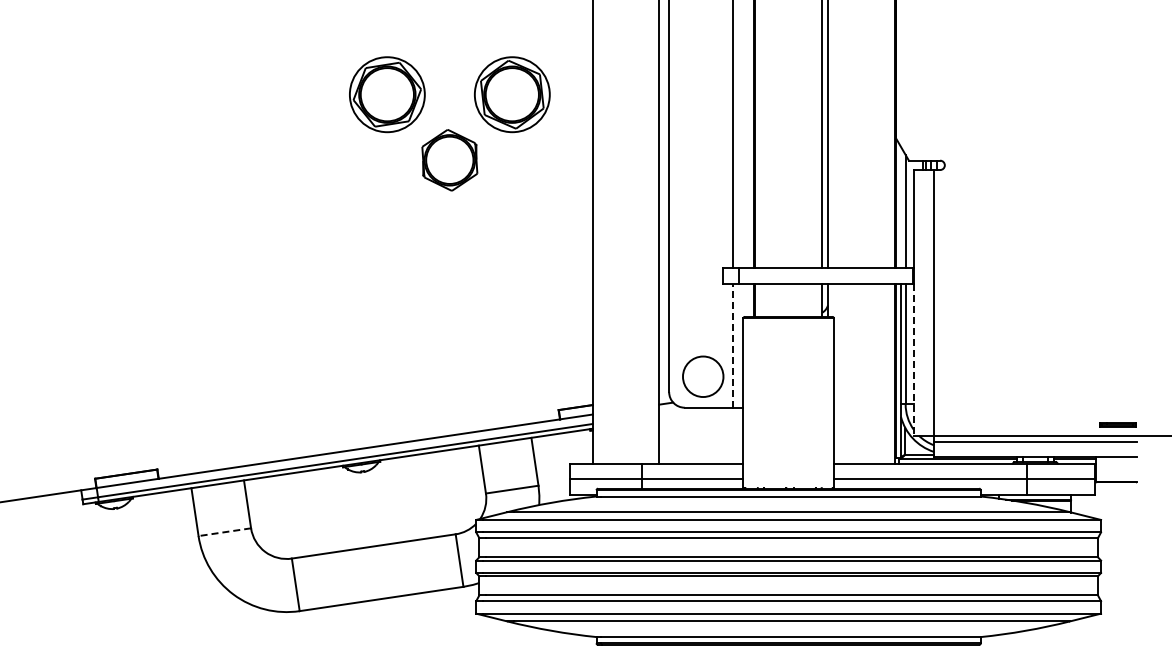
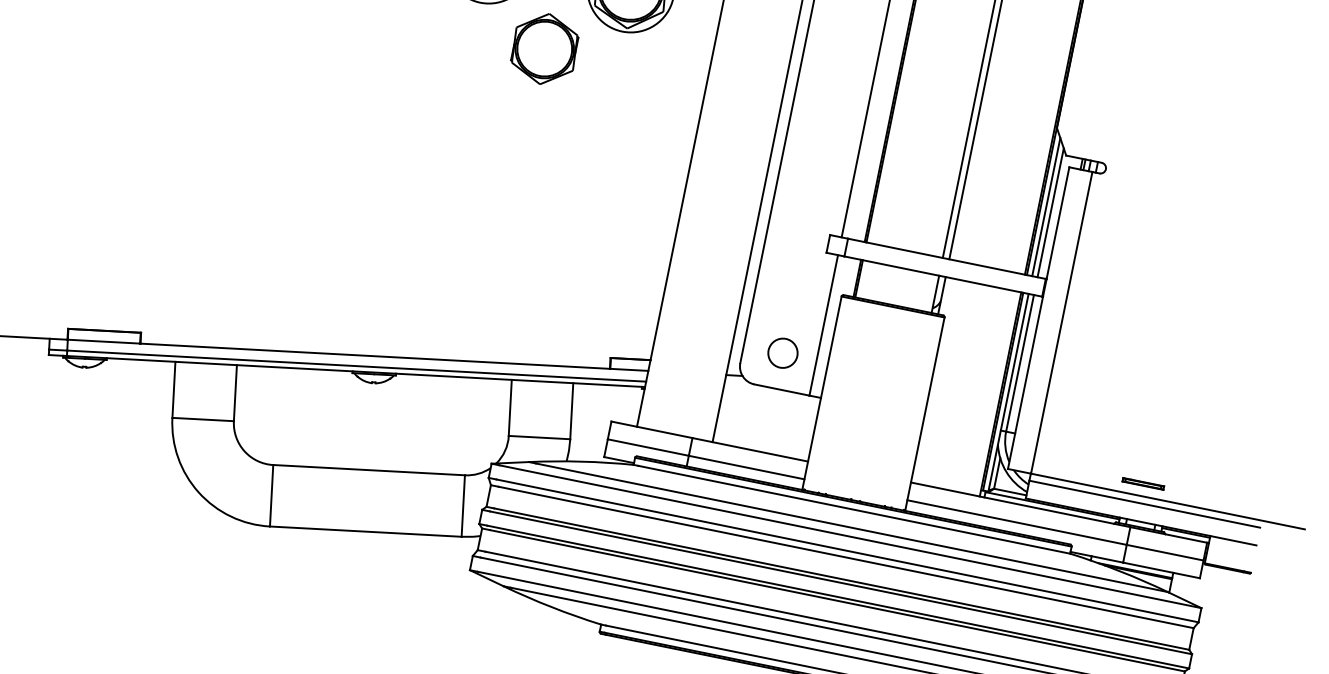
line: (900, 207) -> (1045, 206), added
line: (733, 345) -> (824, 325), dashed -> solid
line: (913, 359) -> (1025, 382), dashed -> solid
circle: (703, 375) -> (783, 352), size x0.62
part: (1117, 424) -> (1143, 483), moved
line: (224, 532) -> (202, 419), dashed -> solid

